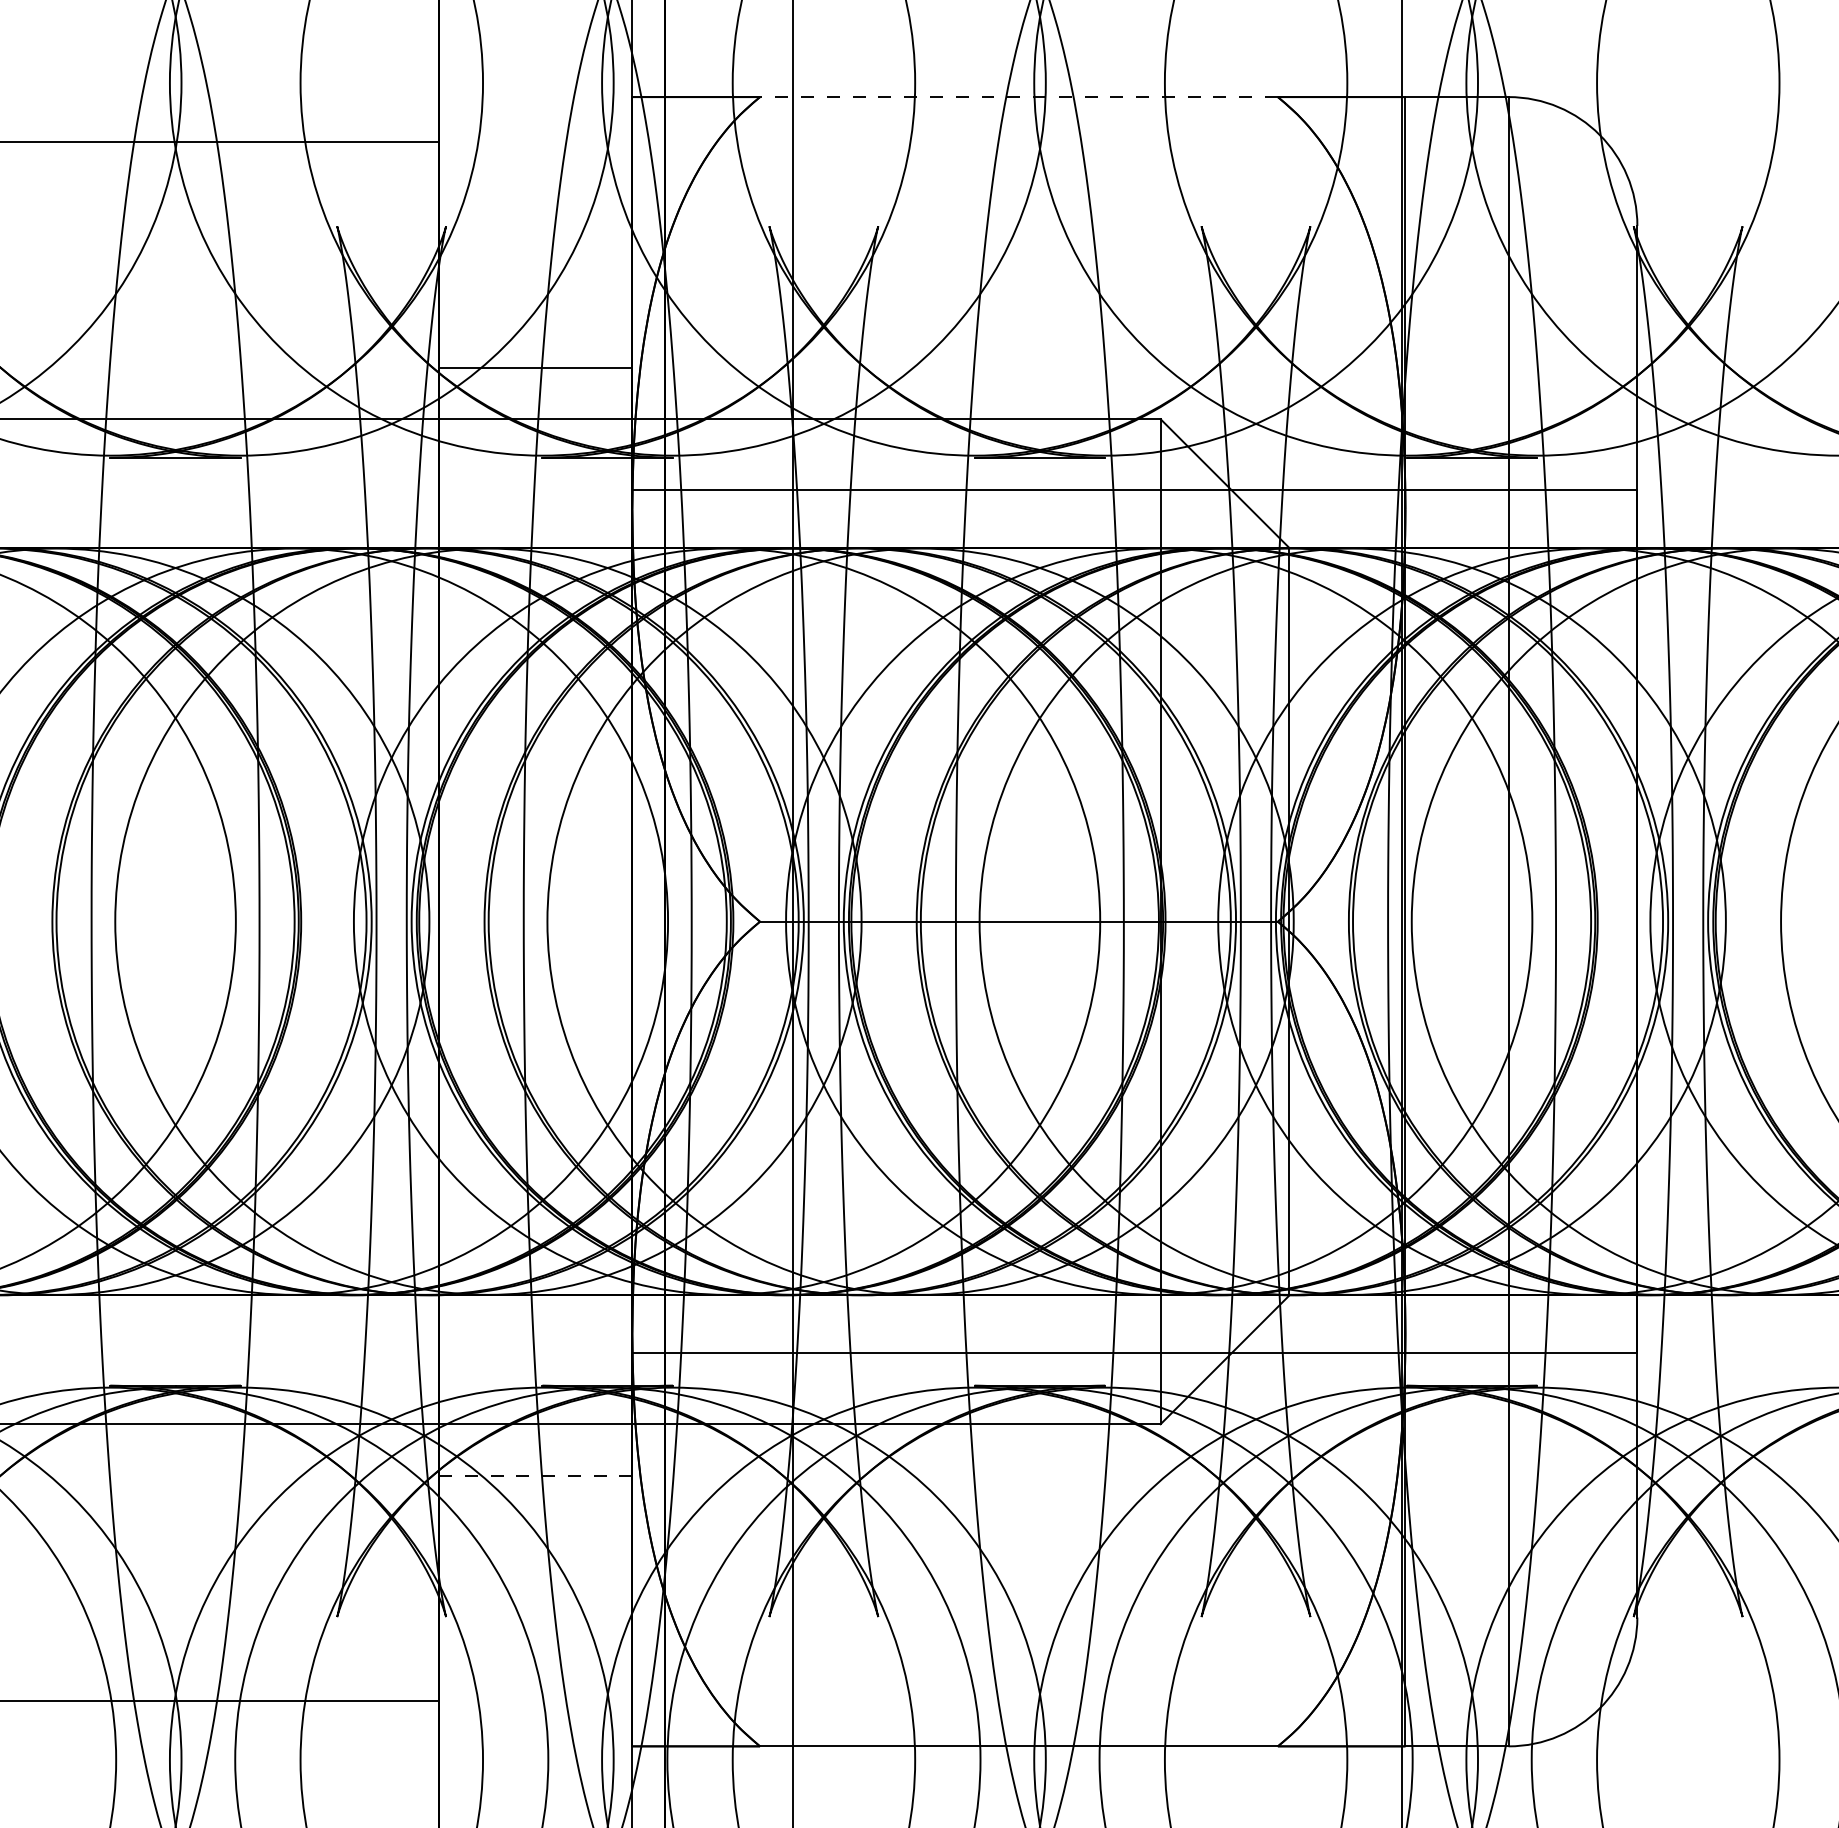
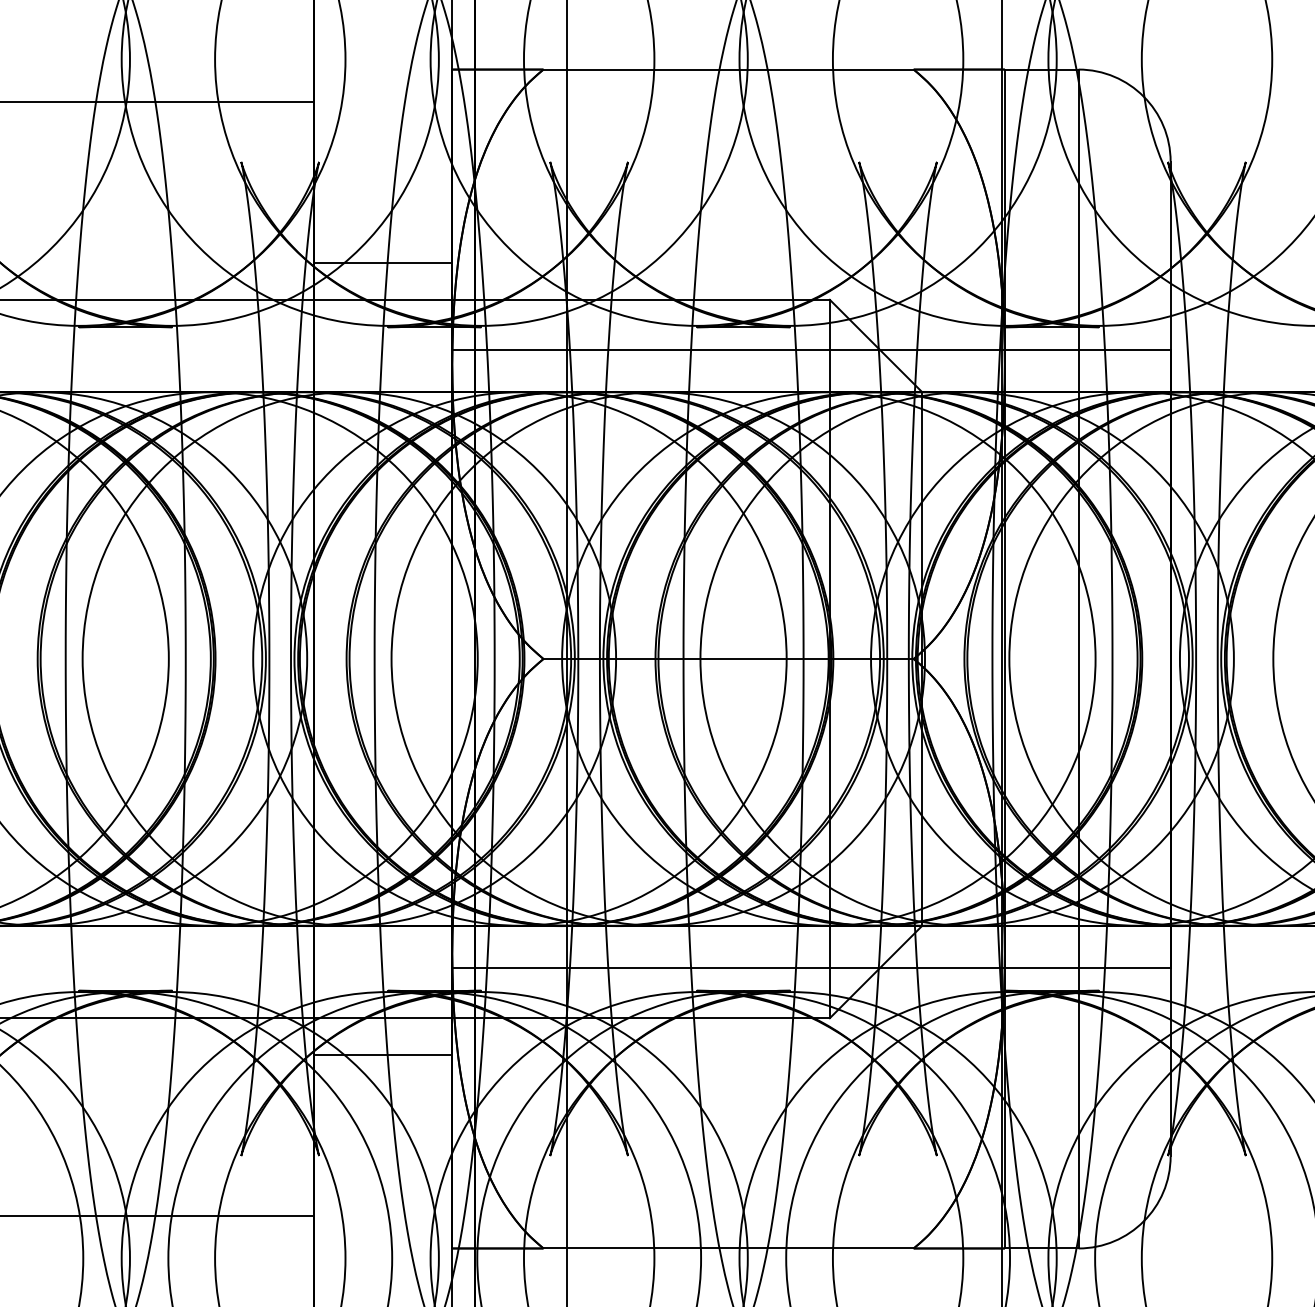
line: (1018, 97) -> (728, 69), dashed -> solid
line: (535, 1475) -> (383, 1054), dashed -> solid

